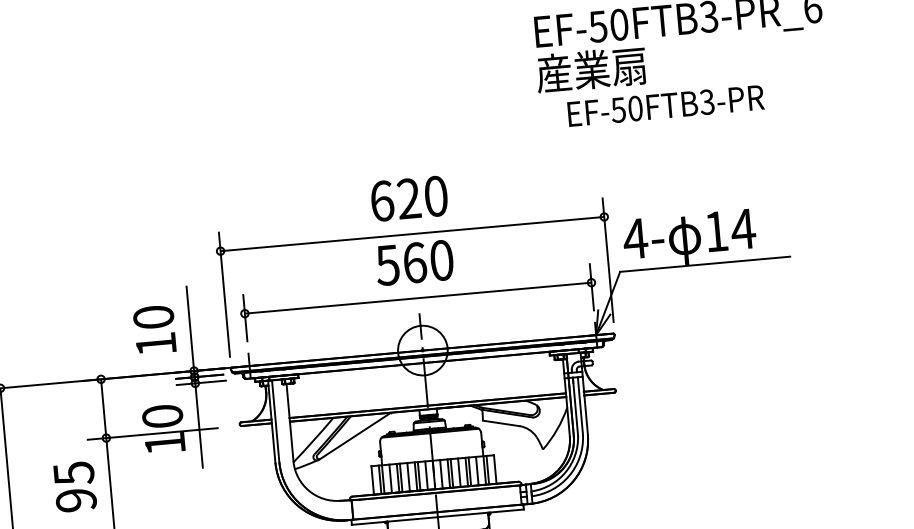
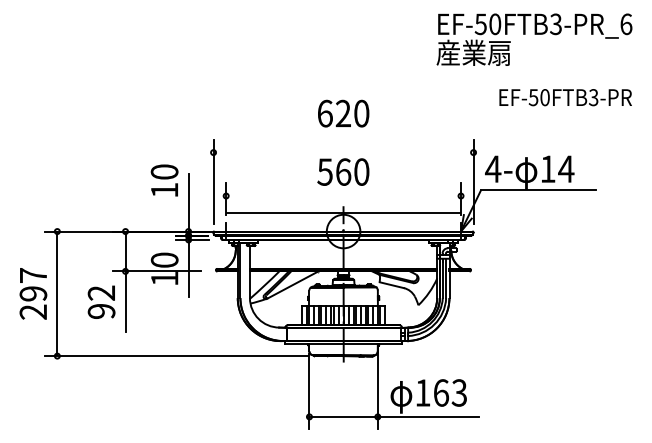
text: (665, 105) -> (565, 97), moved
text: (409, 198) -> (343, 113), moved
line: (412, 233) -> (343, 152), removed
line: (418, 298) -> (343, 213), moved
text: (154, 329) -> (164, 180), moved
text: (73, 473) -> (101, 293), 95 -> 92

